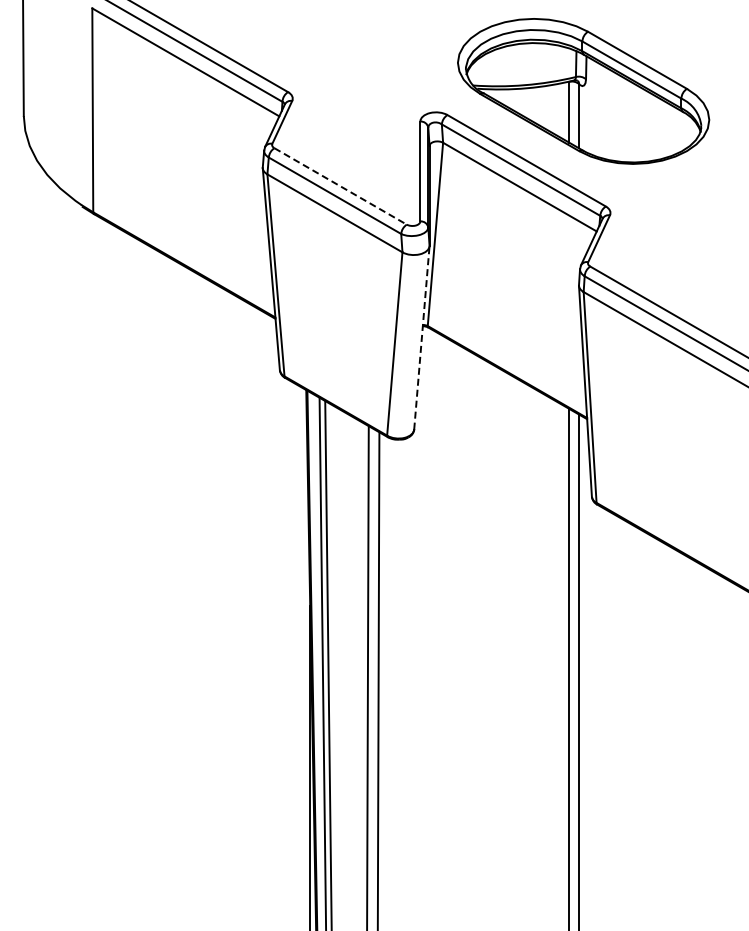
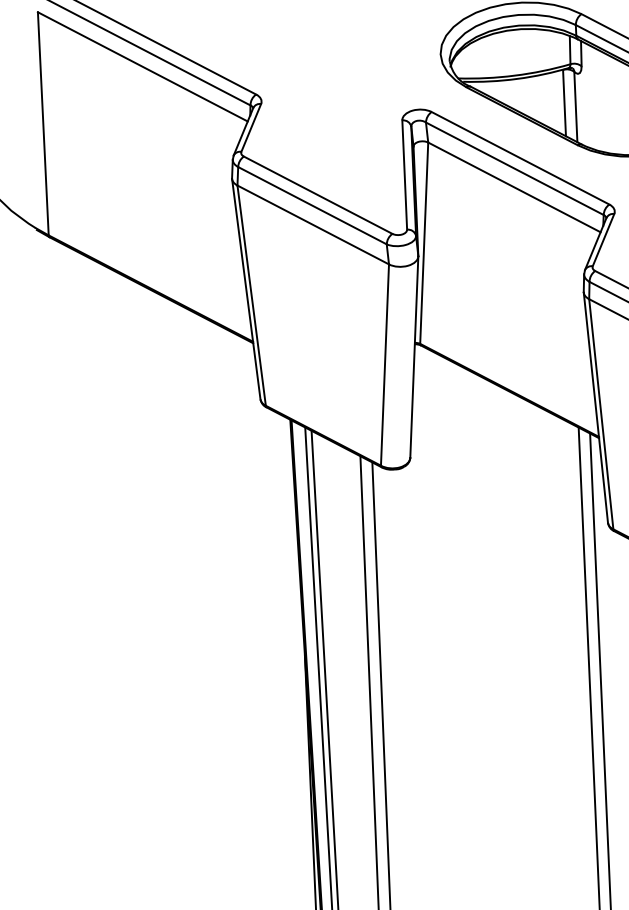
line: (341, 186) -> (319, 195), dashed -> solid
line: (421, 337) -> (413, 356), dashed -> solid

